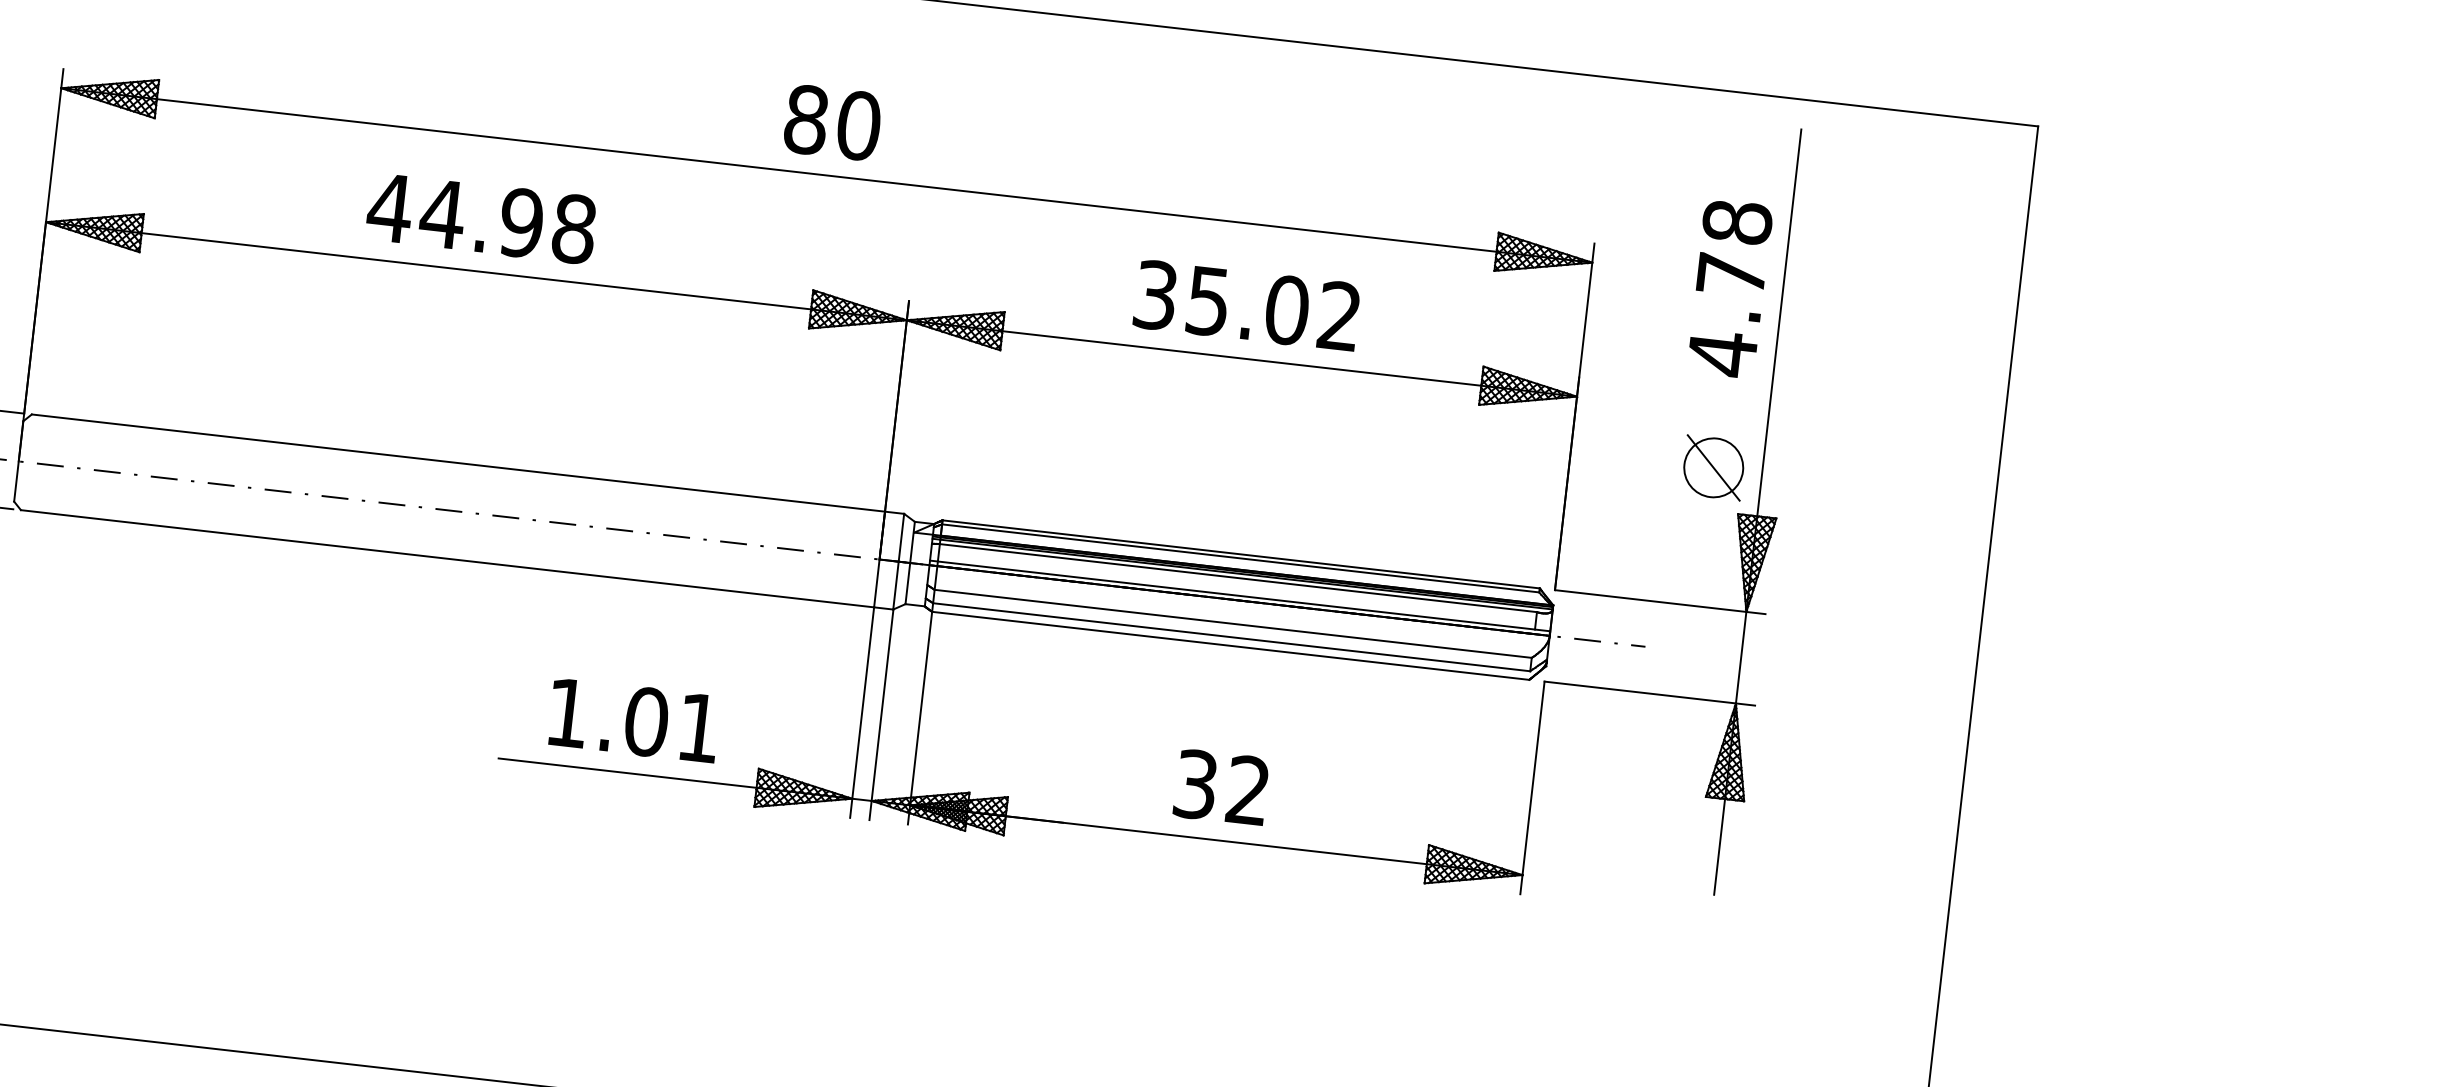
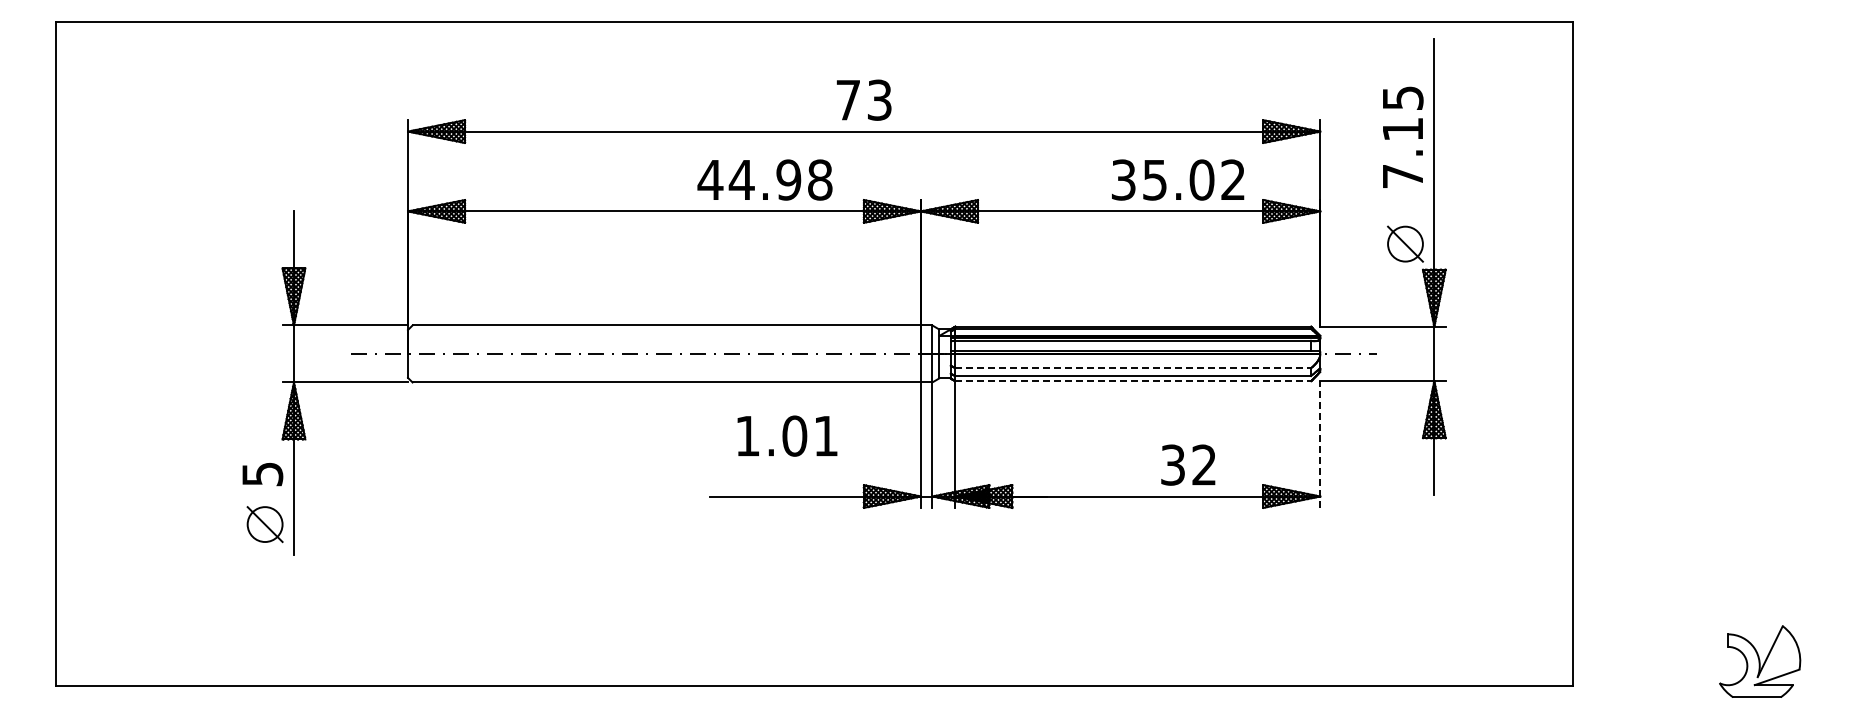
text: (833, 121) -> (864, 99), 80 -> 73
text: (480, 217) -> (764, 179), moved
text: (1729, 288) -> (1402, 137), 4.78 -> 7.15
text: (1247, 304) -> (1178, 179), moved
line: (1233, 624) -> (1133, 368), solid -> dashed
line: (1231, 646) -> (1133, 381), solid -> dashed
text: (634, 719) -> (787, 435), moved
text: (1221, 786) -> (1188, 464), moved
line: (1532, 787) -> (1320, 444), solid -> dashed

